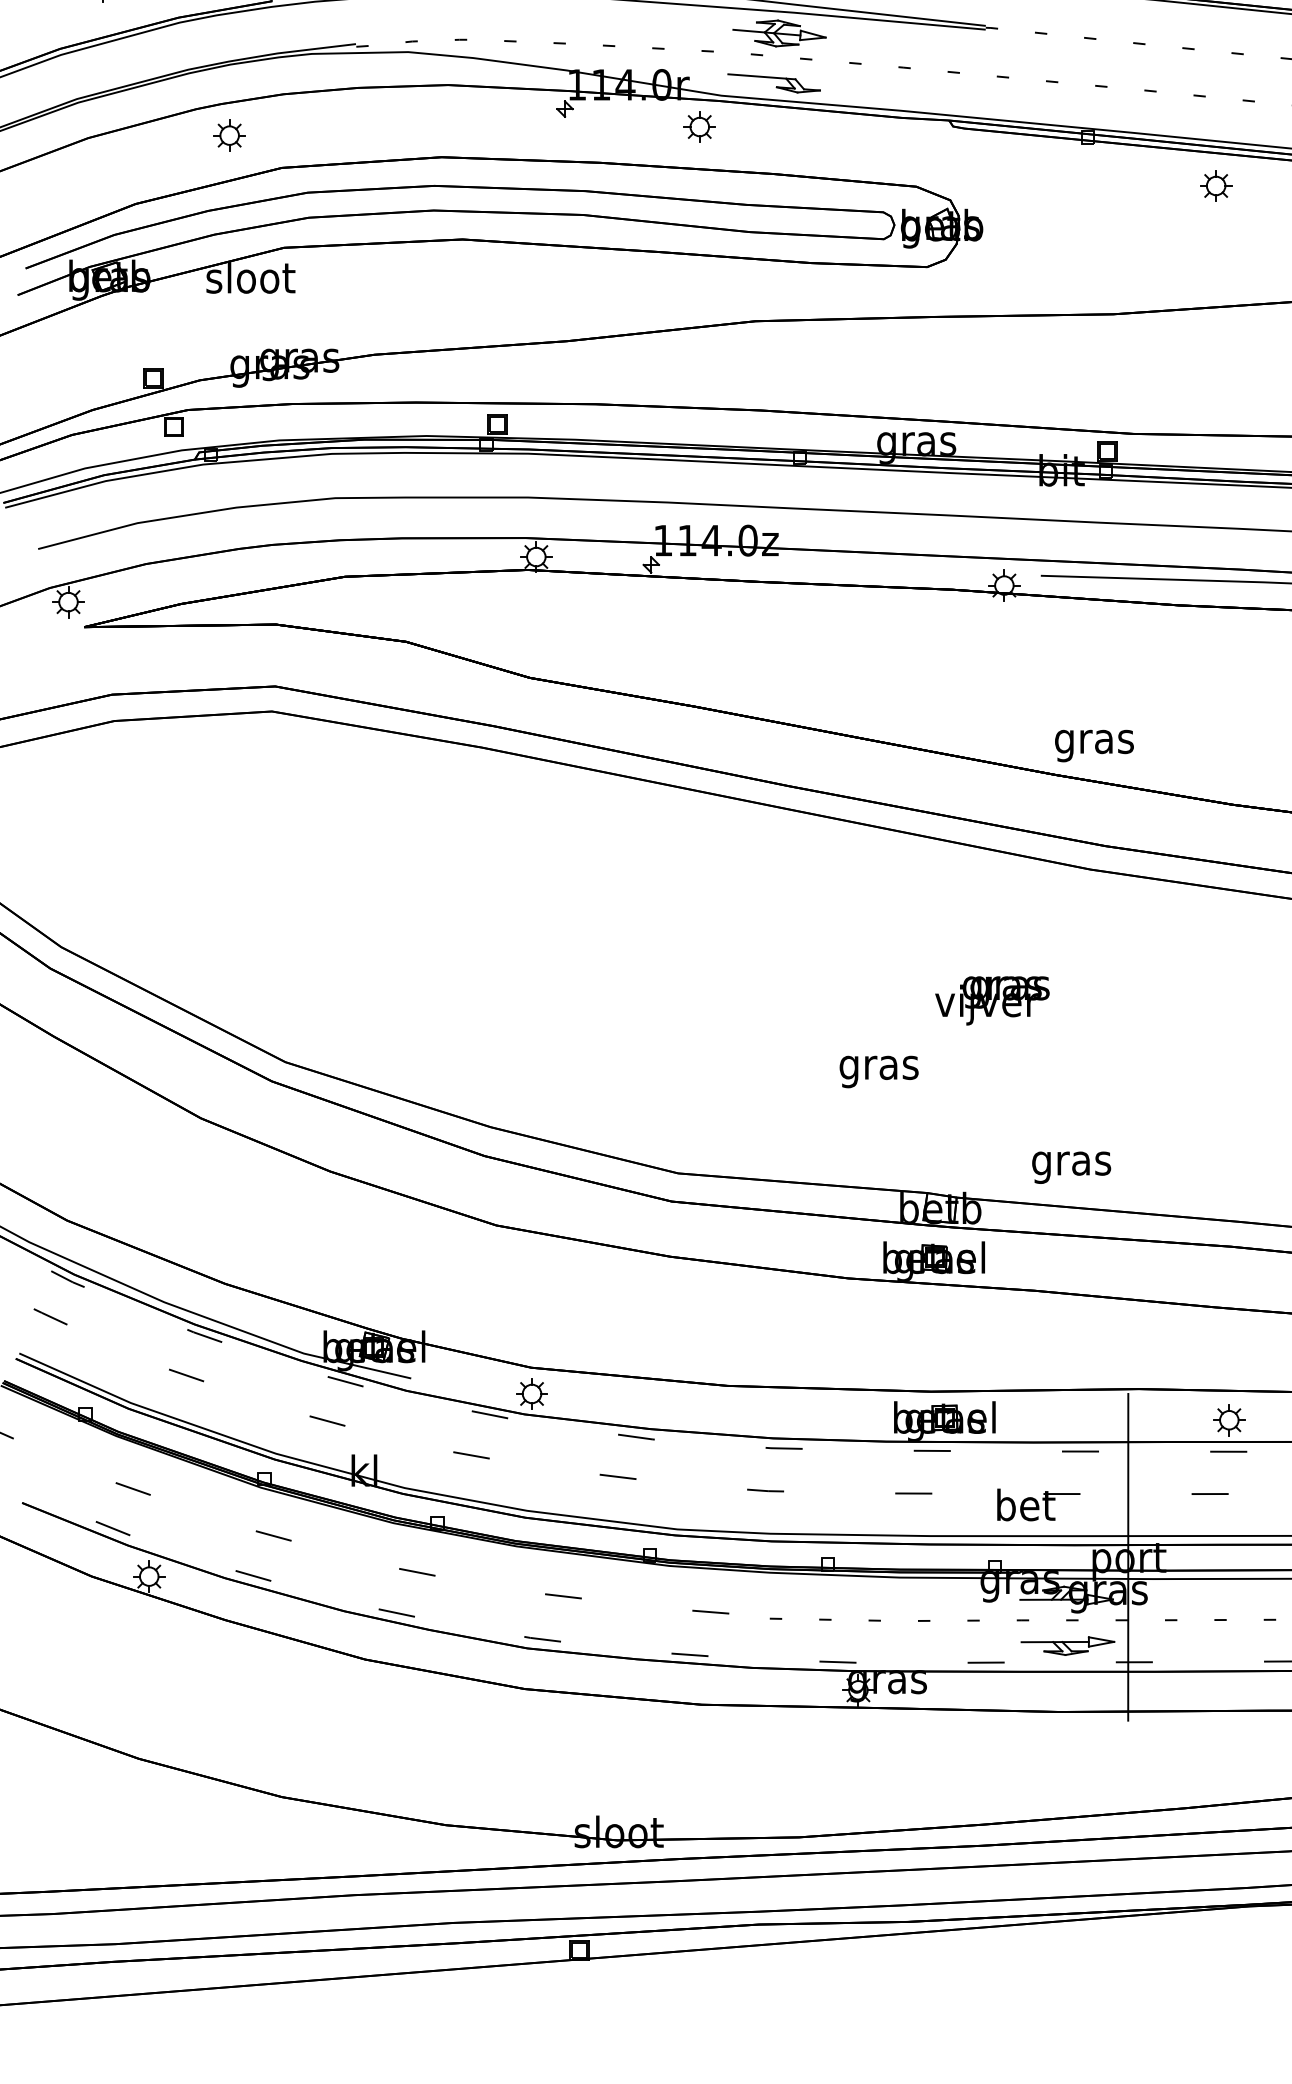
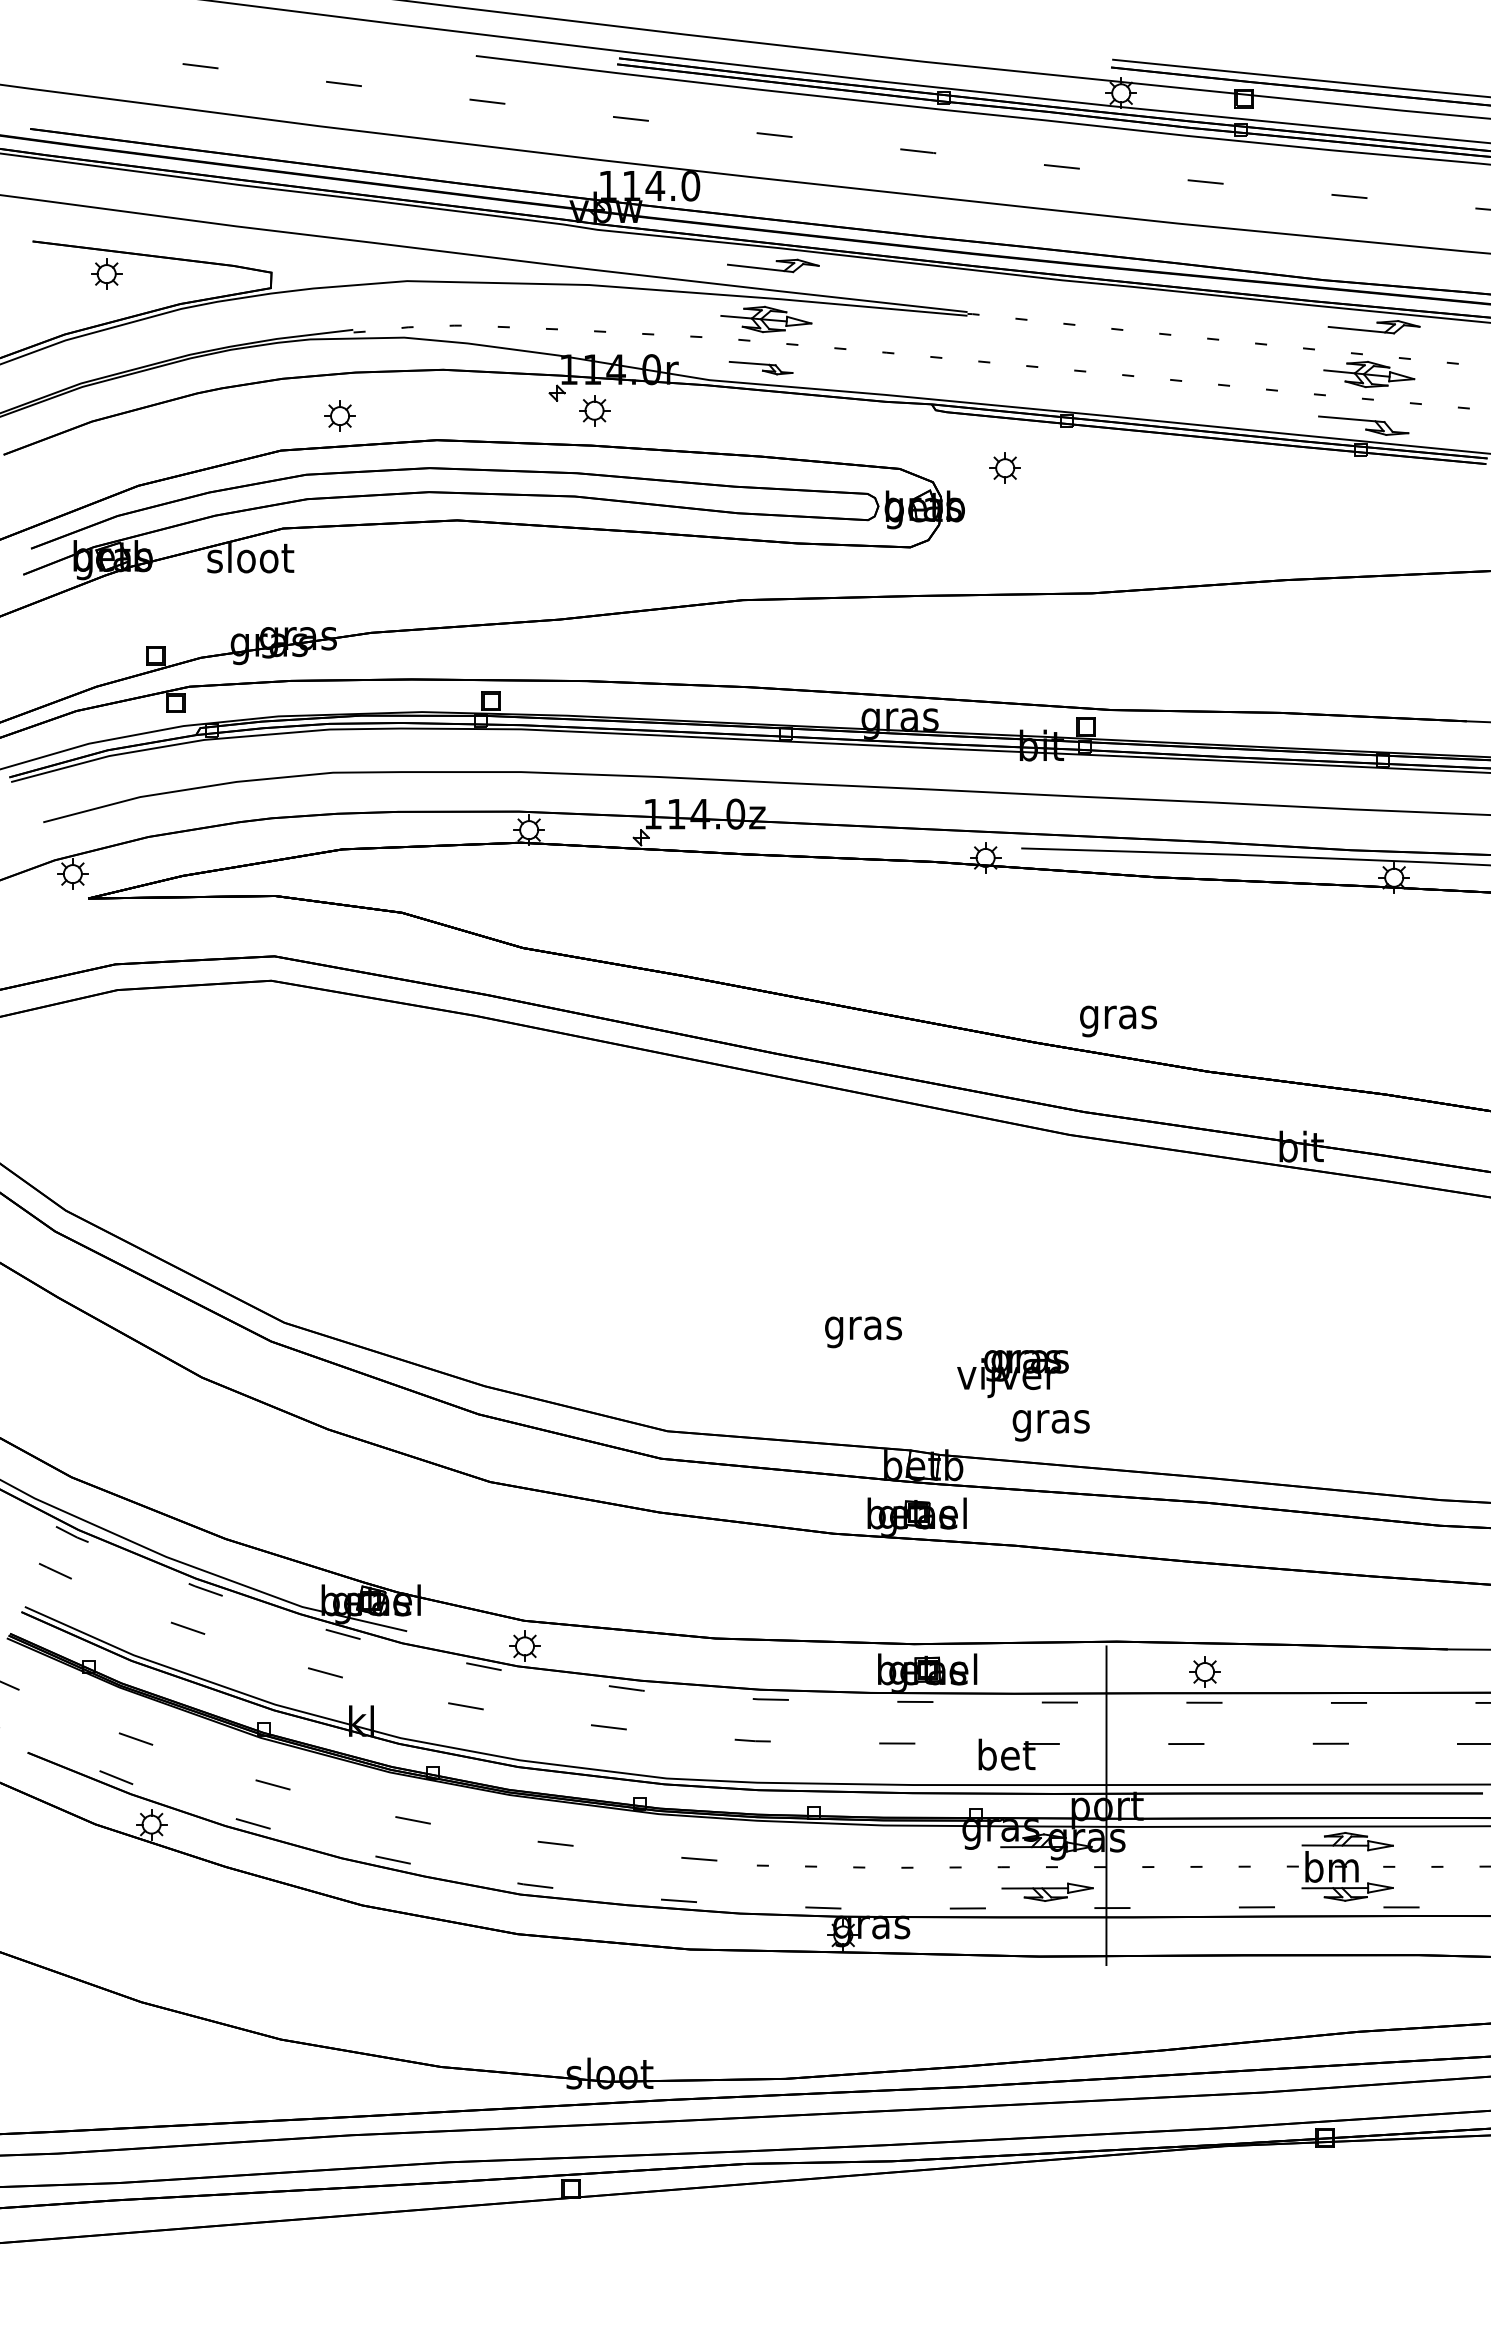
part: (773, 82) -> (760, 367), size x0.7
part: (699, 126) -> (594, 410), moved
part: (229, 134) -> (339, 415), moved
part: (1215, 185) -> (1004, 467), moved
text: (1094, 746) -> (1118, 1021), moved
text: (991, 1001) -> (1012, 1374), moved

